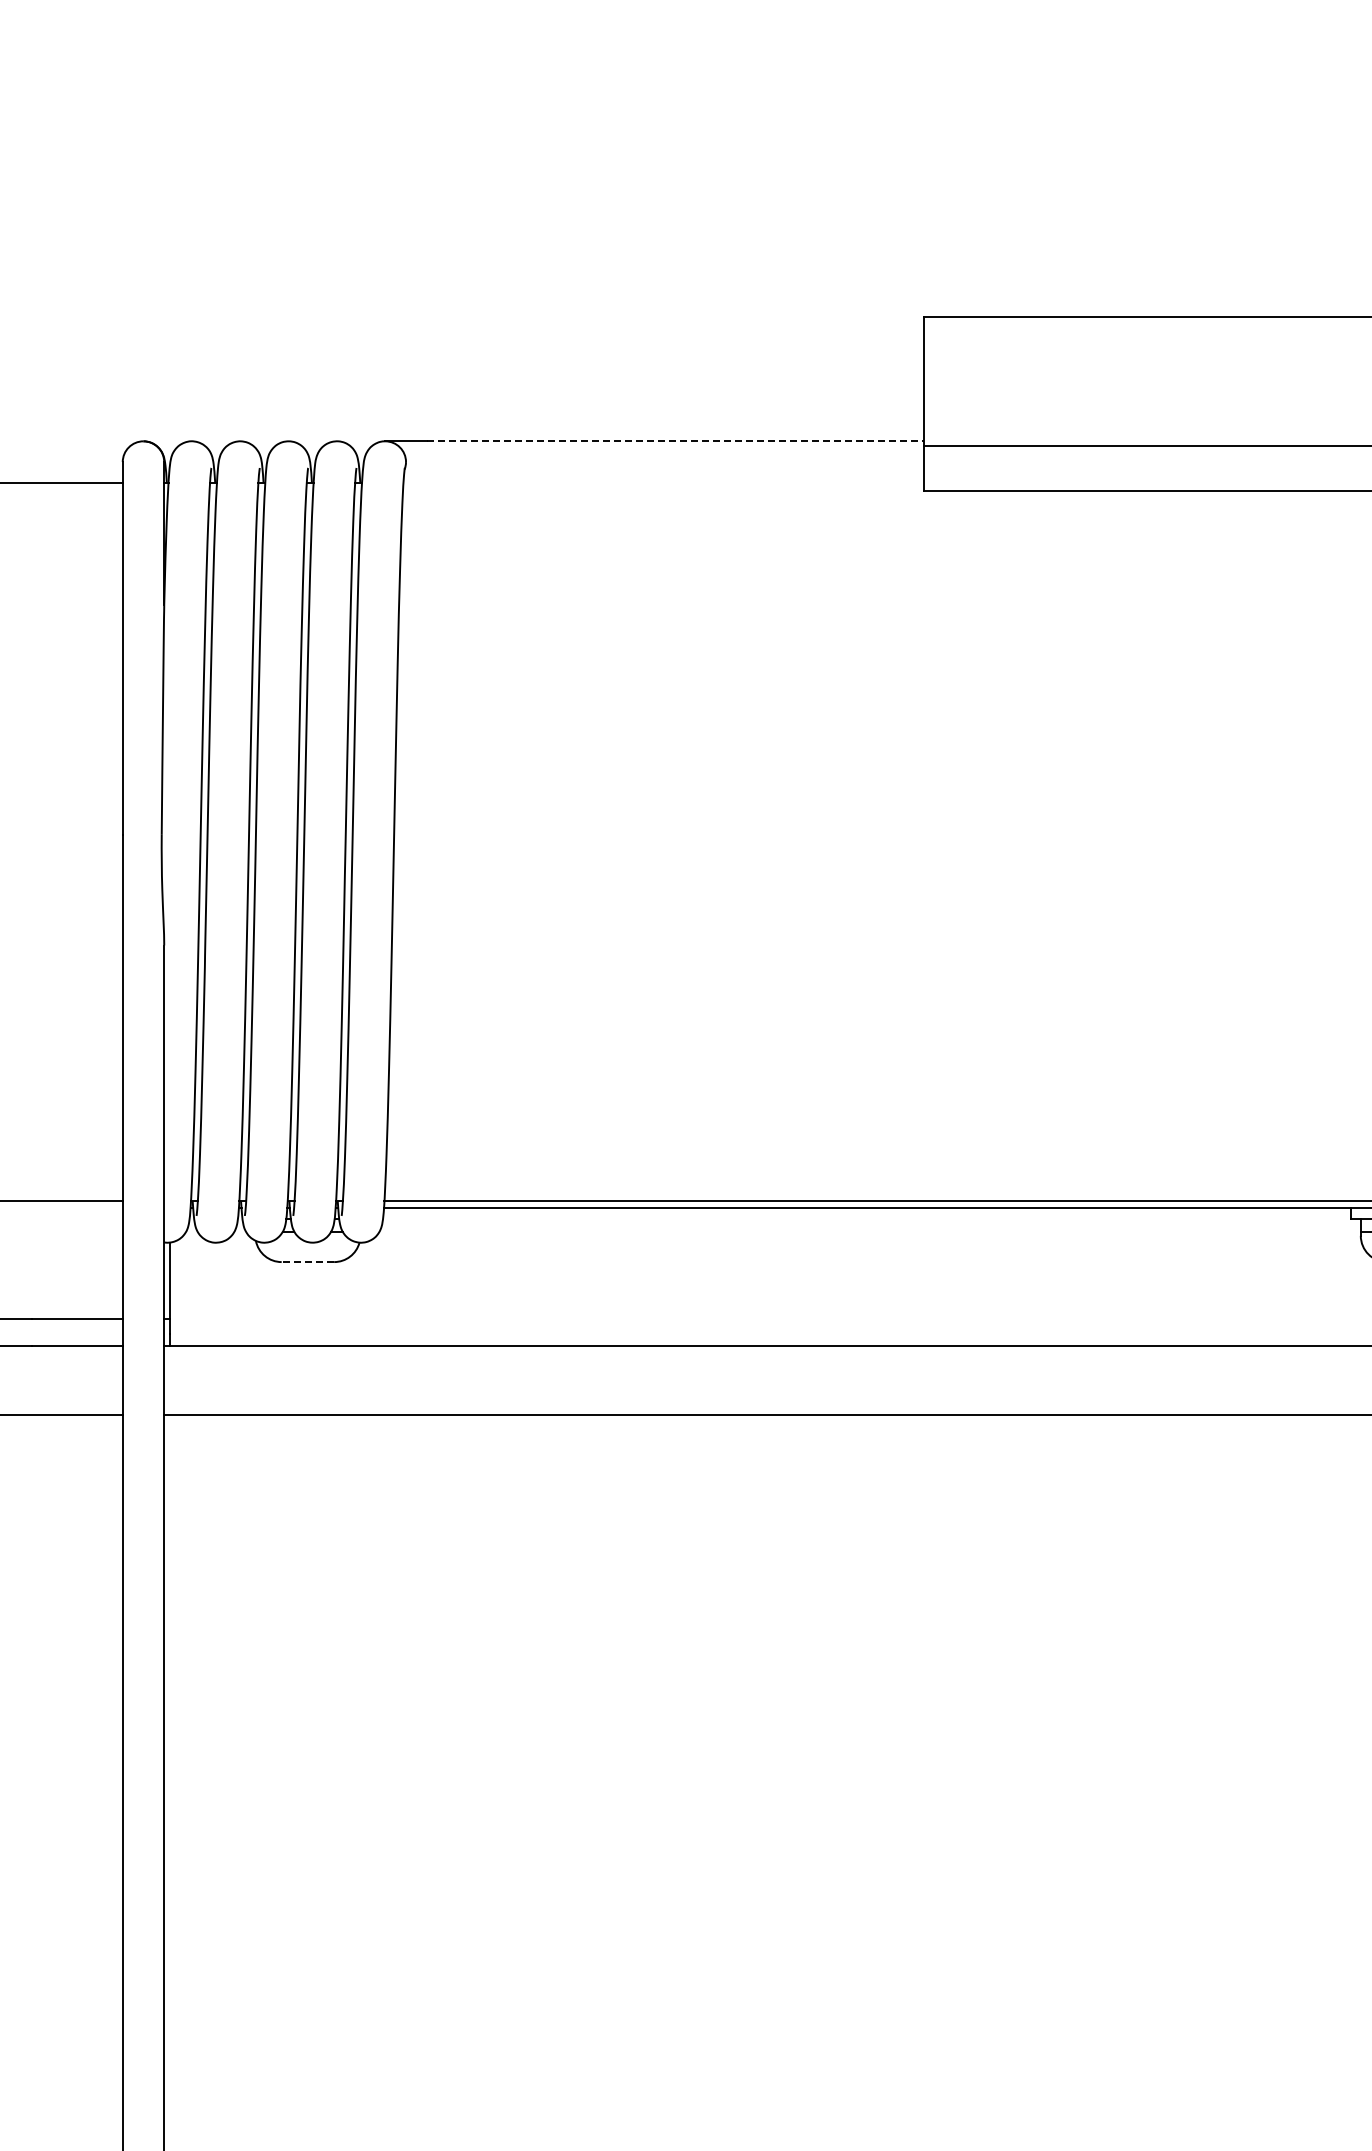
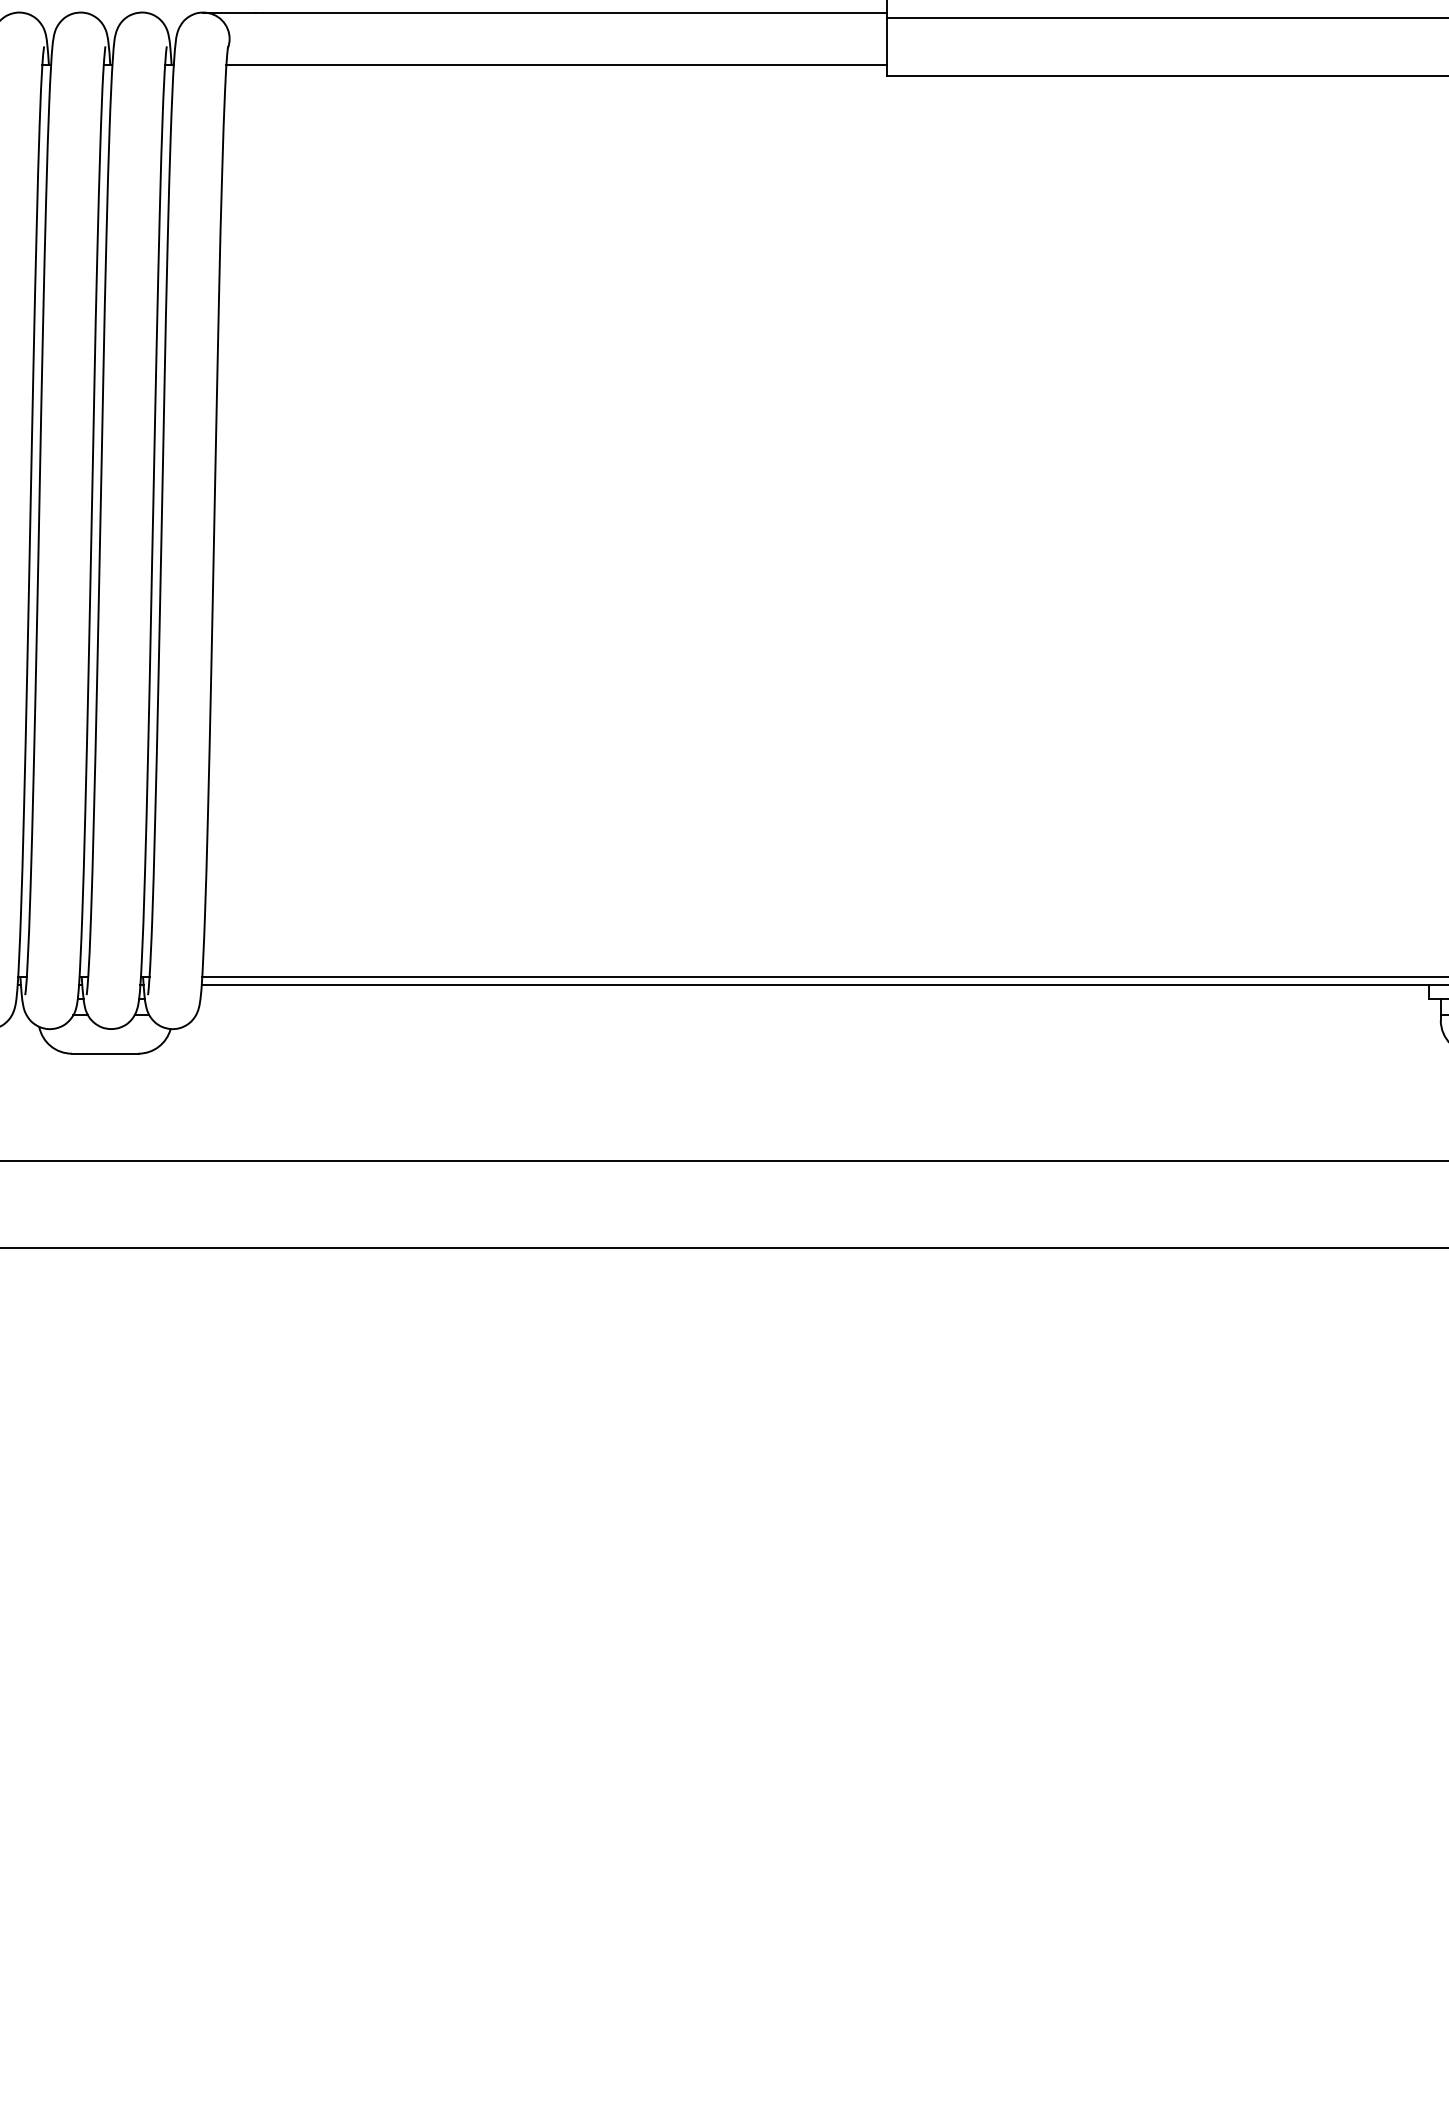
line: (675, 441) -> (571, 12), dashed -> solid
line: (663, 482) -> (556, 64), added
line: (307, 1262) -> (104, 1054), dashed -> solid

